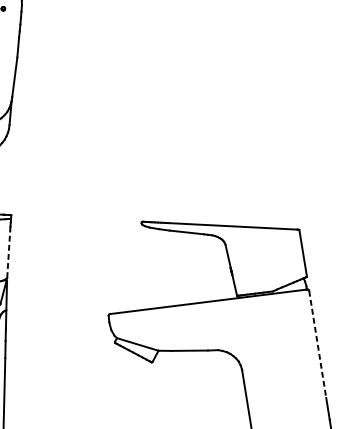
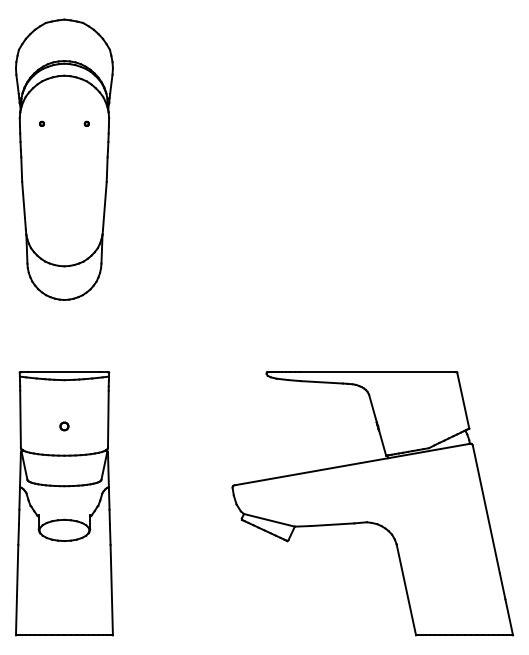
line: (8, 254) -> (108, 419), dashed -> solid
line: (317, 344) -> (486, 509), dashed -> solid

